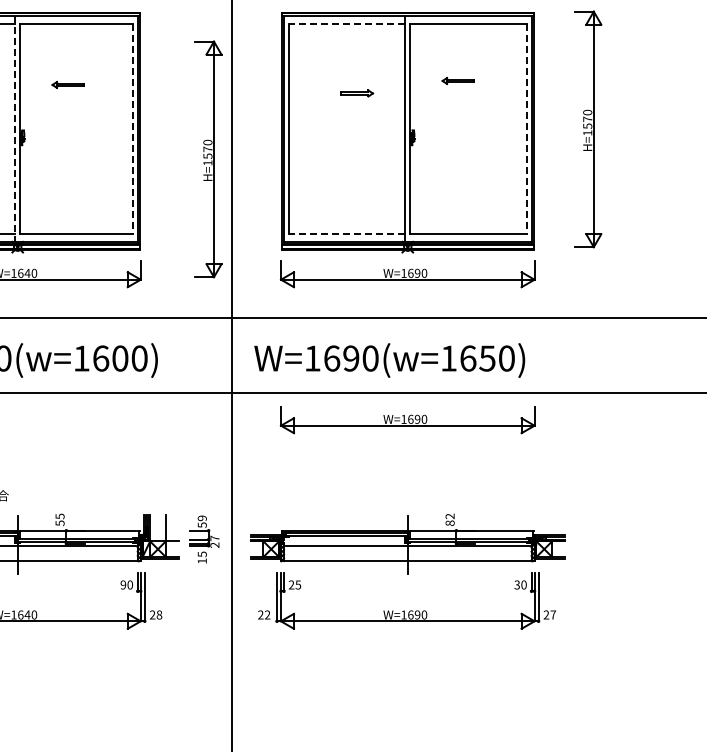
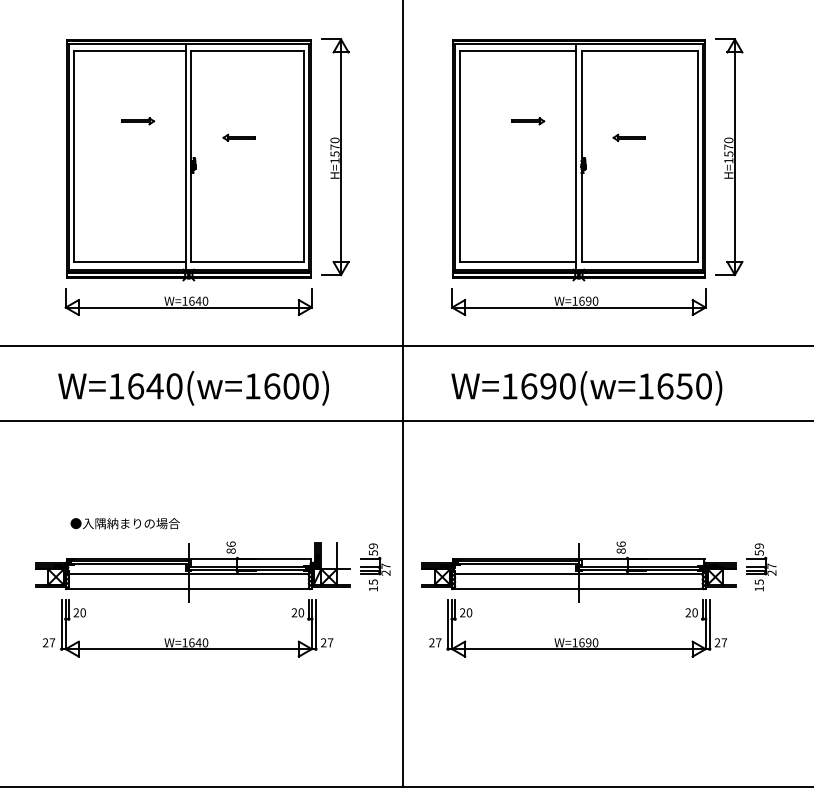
line: (346, 23) -> (517, 51), dashed -> solid
part: (457, 80) -> (628, 137), moved
part: (67, 84) -> (238, 137), moved
line: (15, 129) -> (186, 157), dashed -> solid
line: (133, 129) -> (304, 157), dashed -> solid
line: (526, 129) -> (697, 157), dashed -> solid
part: (588, 129) -> (729, 157), moved
part: (208, 159) -> (335, 157), moved
line: (346, 234) -> (517, 262), dashed -> solid
text: (389, 360) -> (586, 388), moved
part: (407, 420) -> (578, 448), removed
text: (449, 516) -> (620, 544), 82 -> 86
text: (59, 519) -> (230, 547), 55 -> 86
part: (590, 539) -> (761, 567), added
text: (298, 584) -> (469, 612), 25 -> 20
text: (123, 585) -> (294, 613), 90 -> 20
text: (517, 585) -> (688, 613), 30 -> 20
text: (159, 614) -> (330, 642), 28 -> 27
text: (267, 614) -> (438, 642), 22 -> 27

